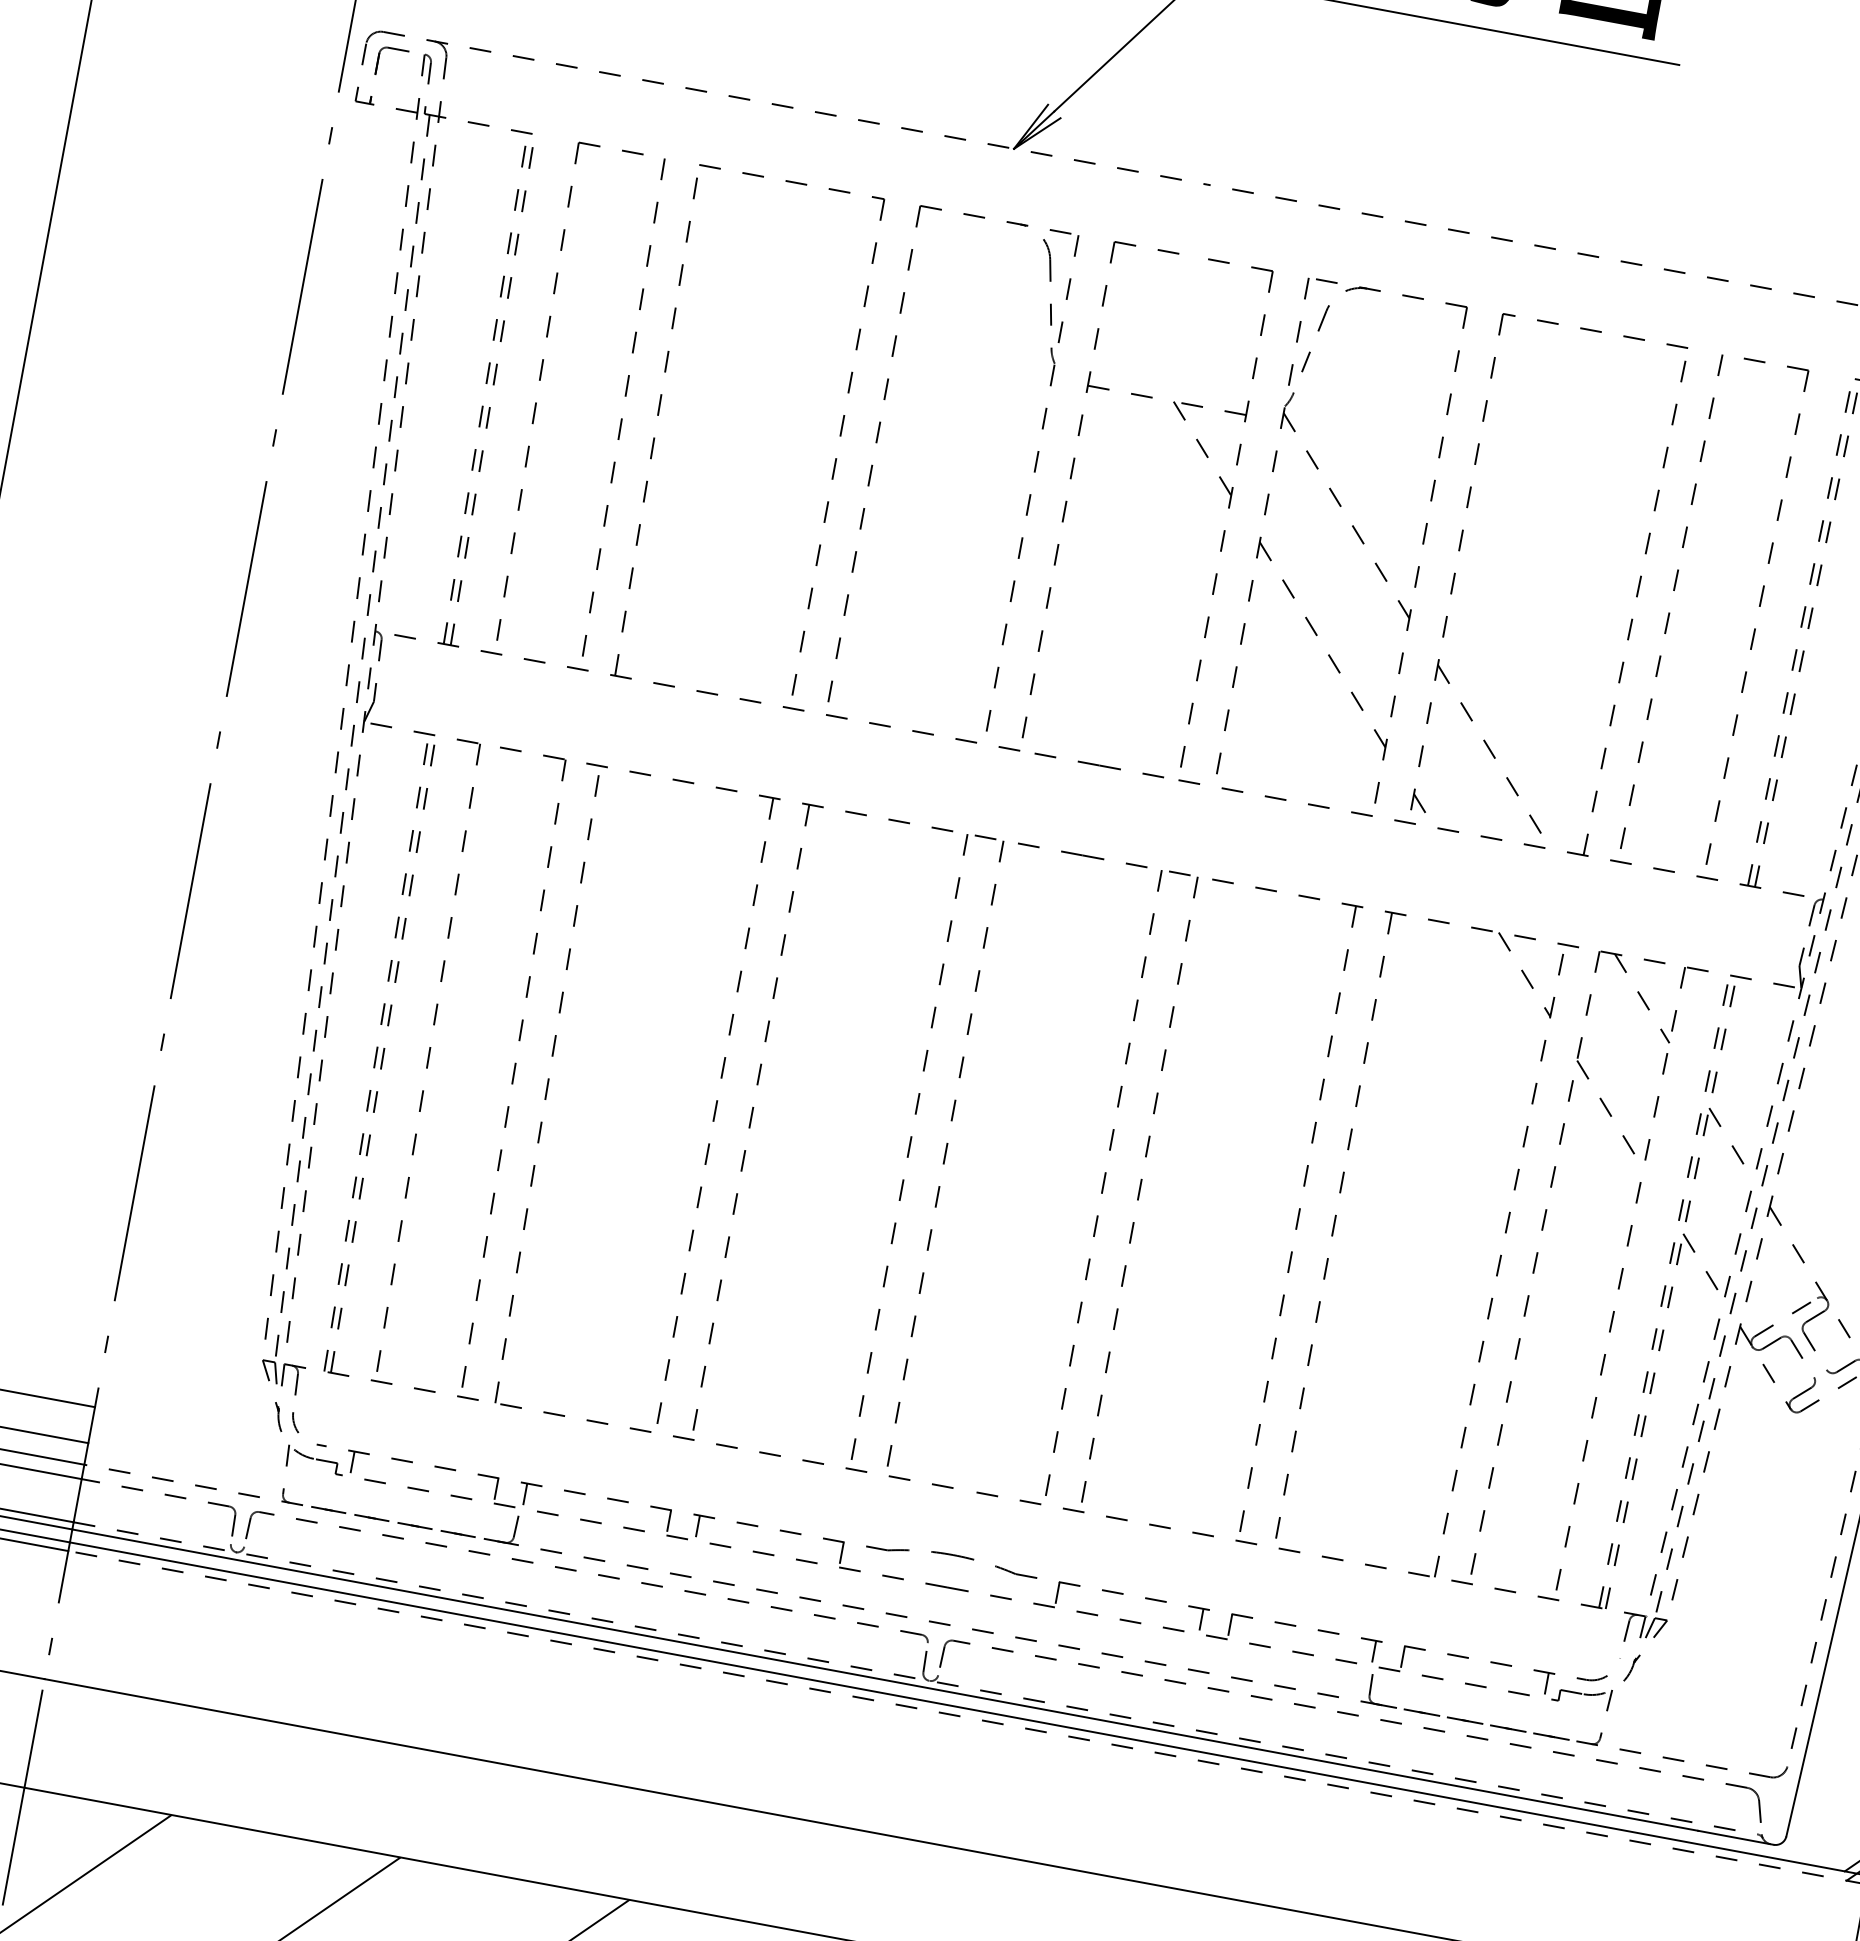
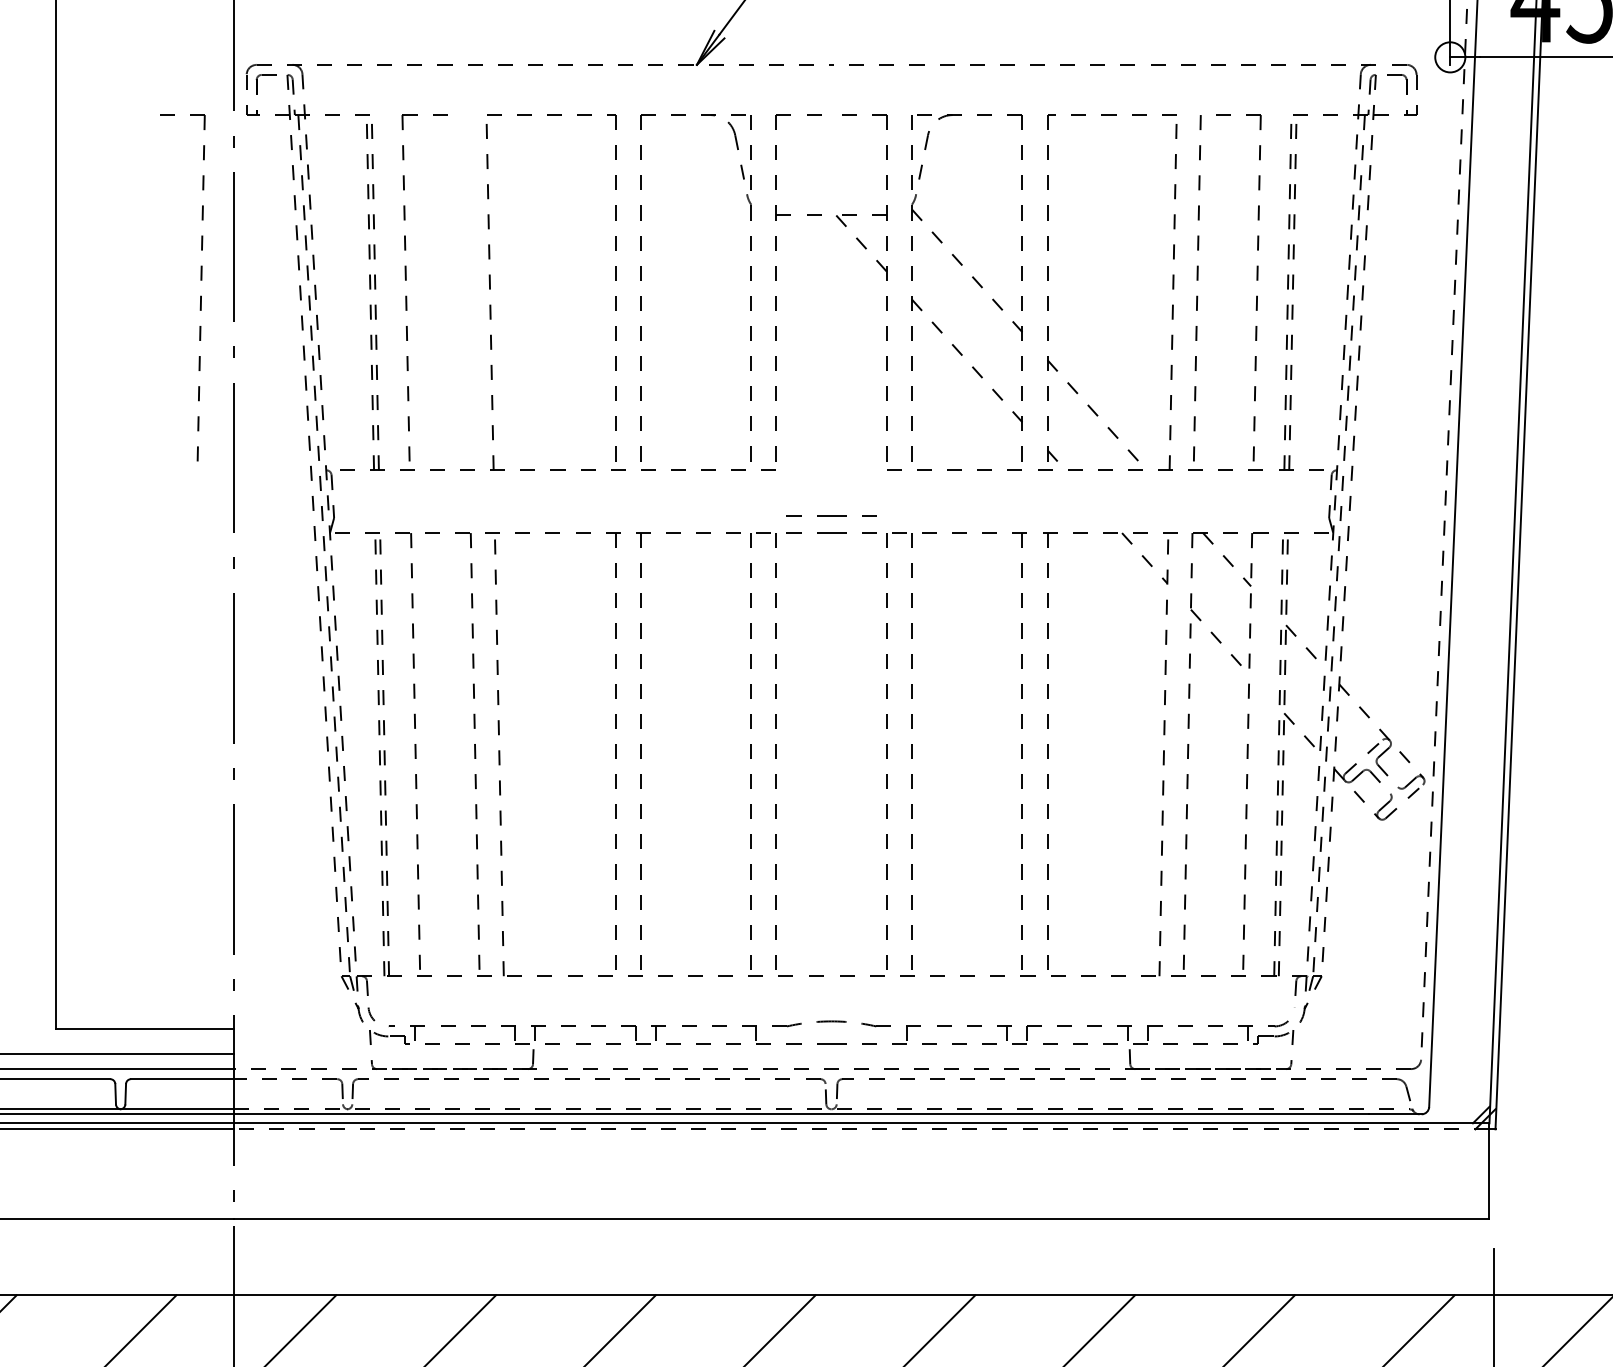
part: (245, 325) -> (200, 280), added
line: (621, 417) -> (465, 295), removed
line: (1099, 764) -> (831, 515), moved

